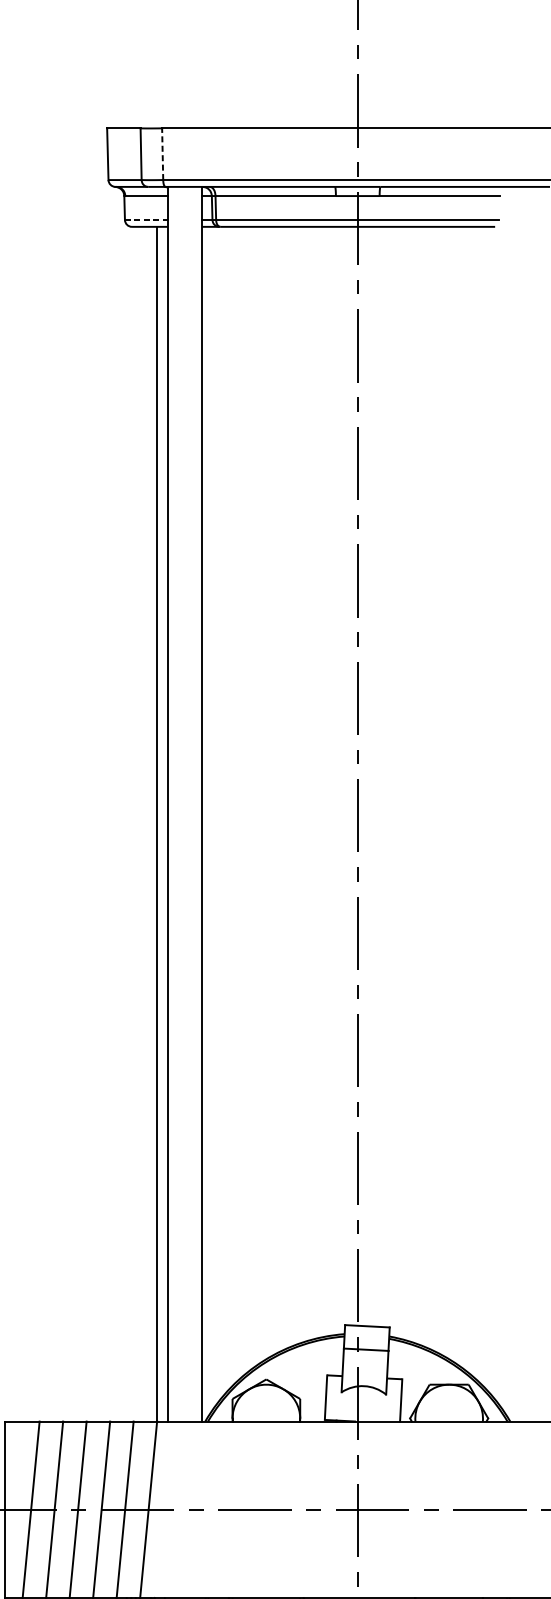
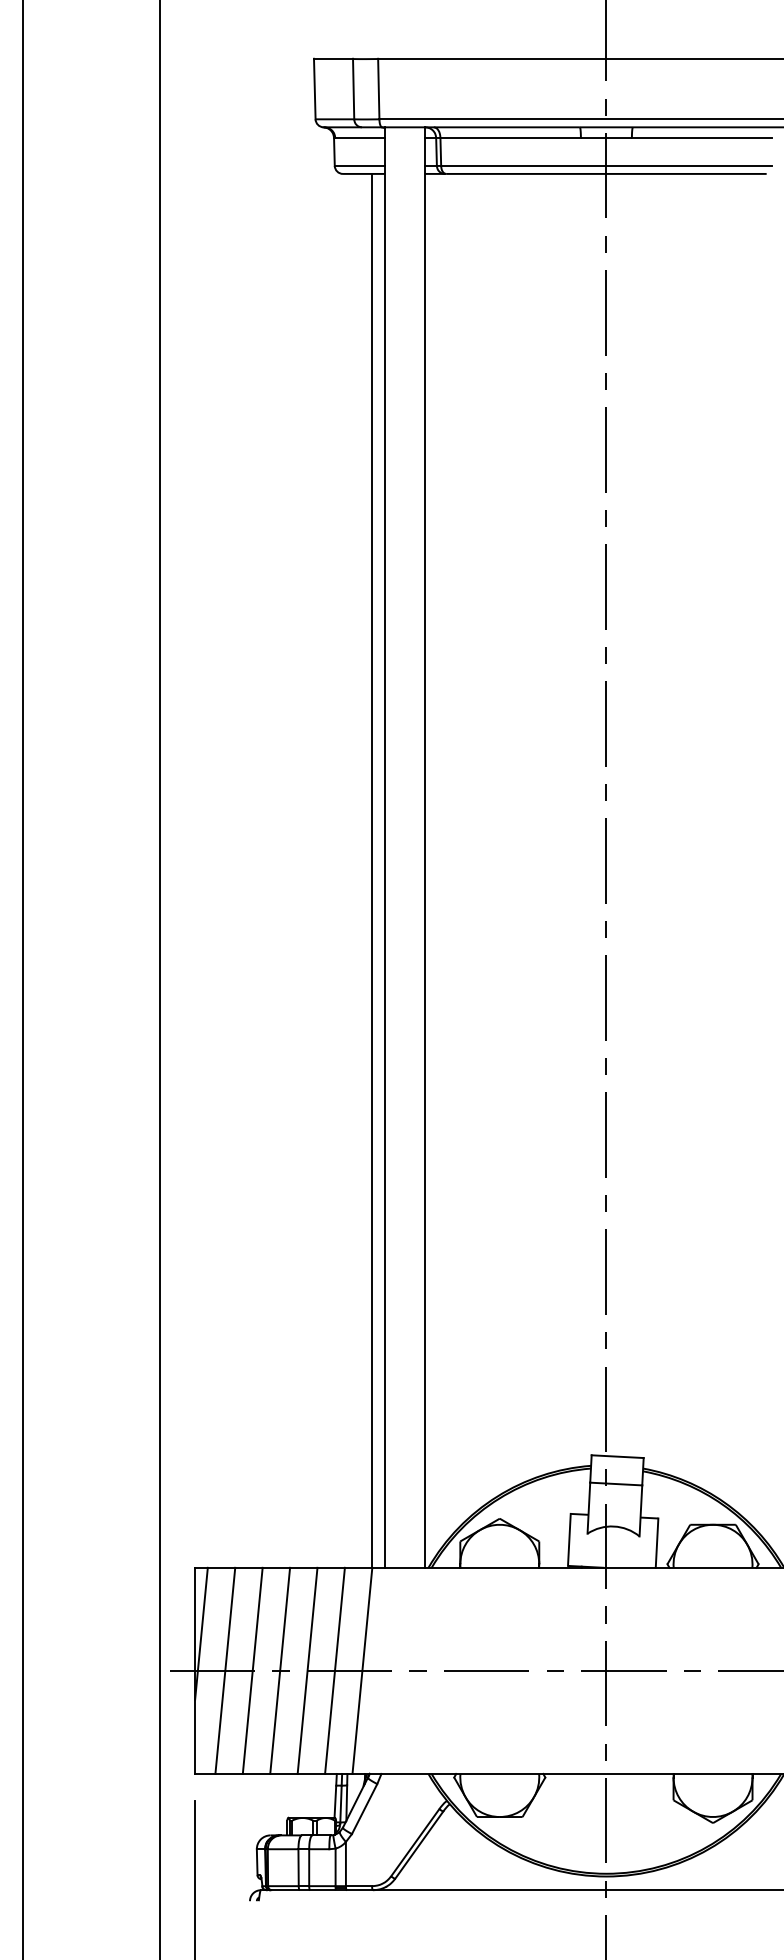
line: (162, 153) -> (378, 88), dashed -> solid
line: (147, 219) -> (360, 165), dashed -> solid
line: (10, 1477) -> (201, 1633), added

